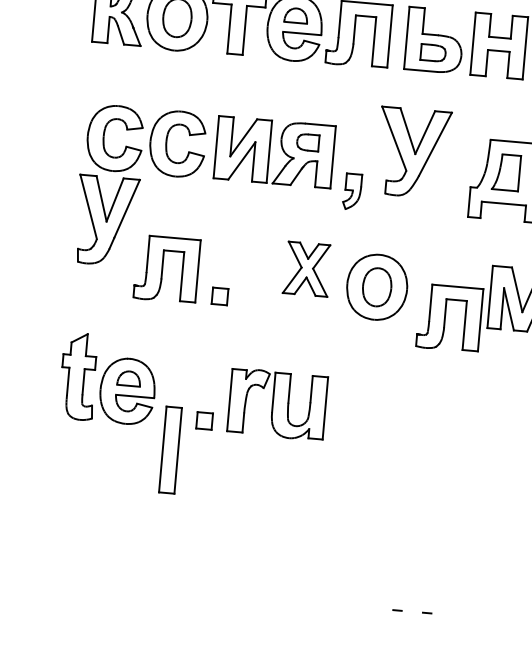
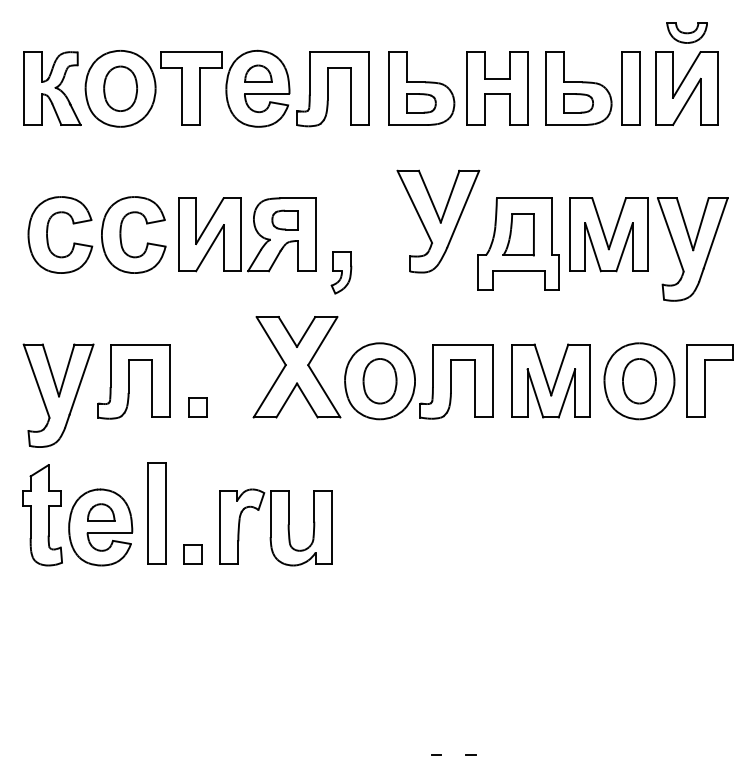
part: (413, 152) -> (438, 221), moved
part: (106, 220) -> (58, 395), moved
part: (306, 269) -> (296, 367), size x1.67
part: (449, 317) -> (456, 381), moved
part: (170, 450) -> (156, 513), moved

